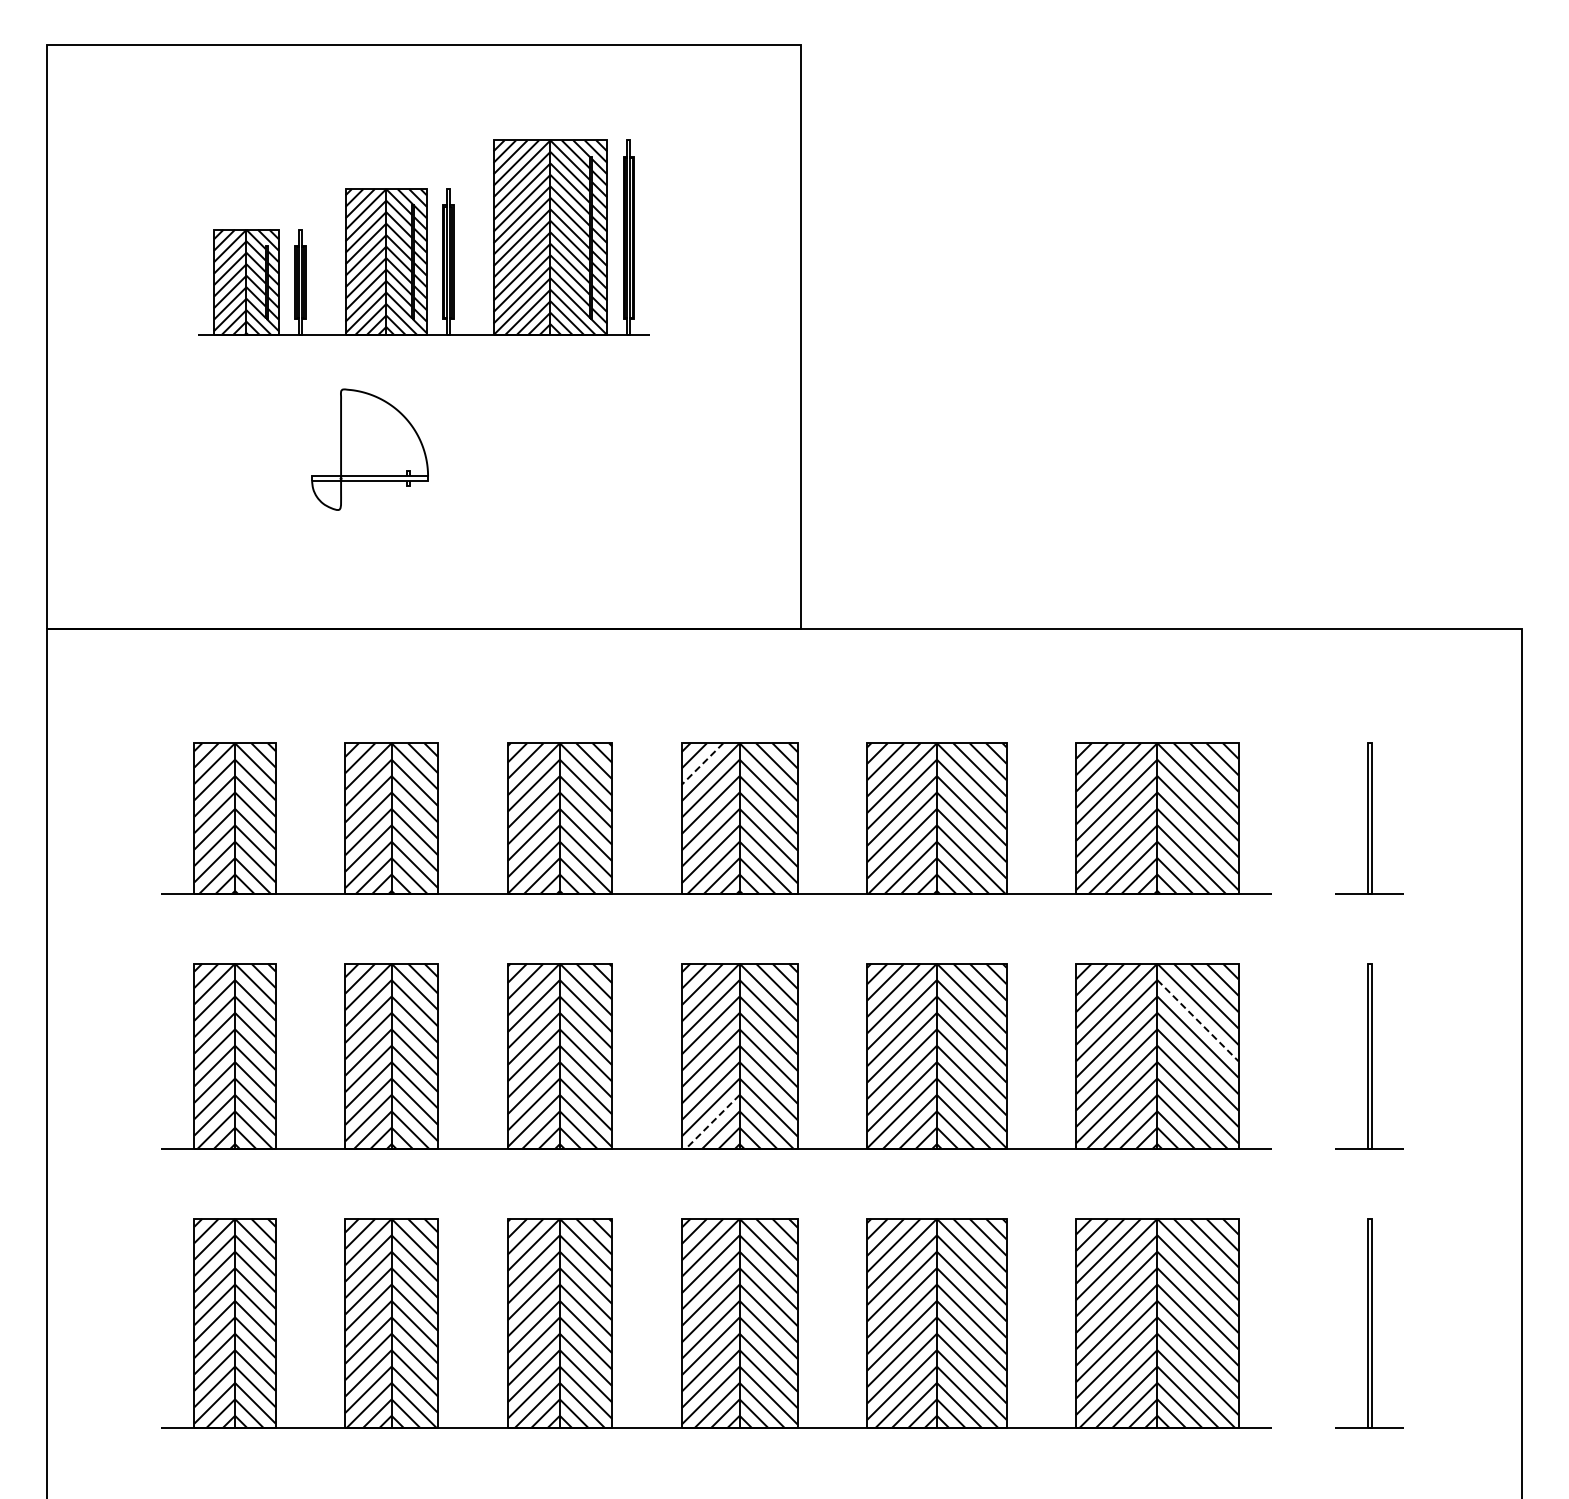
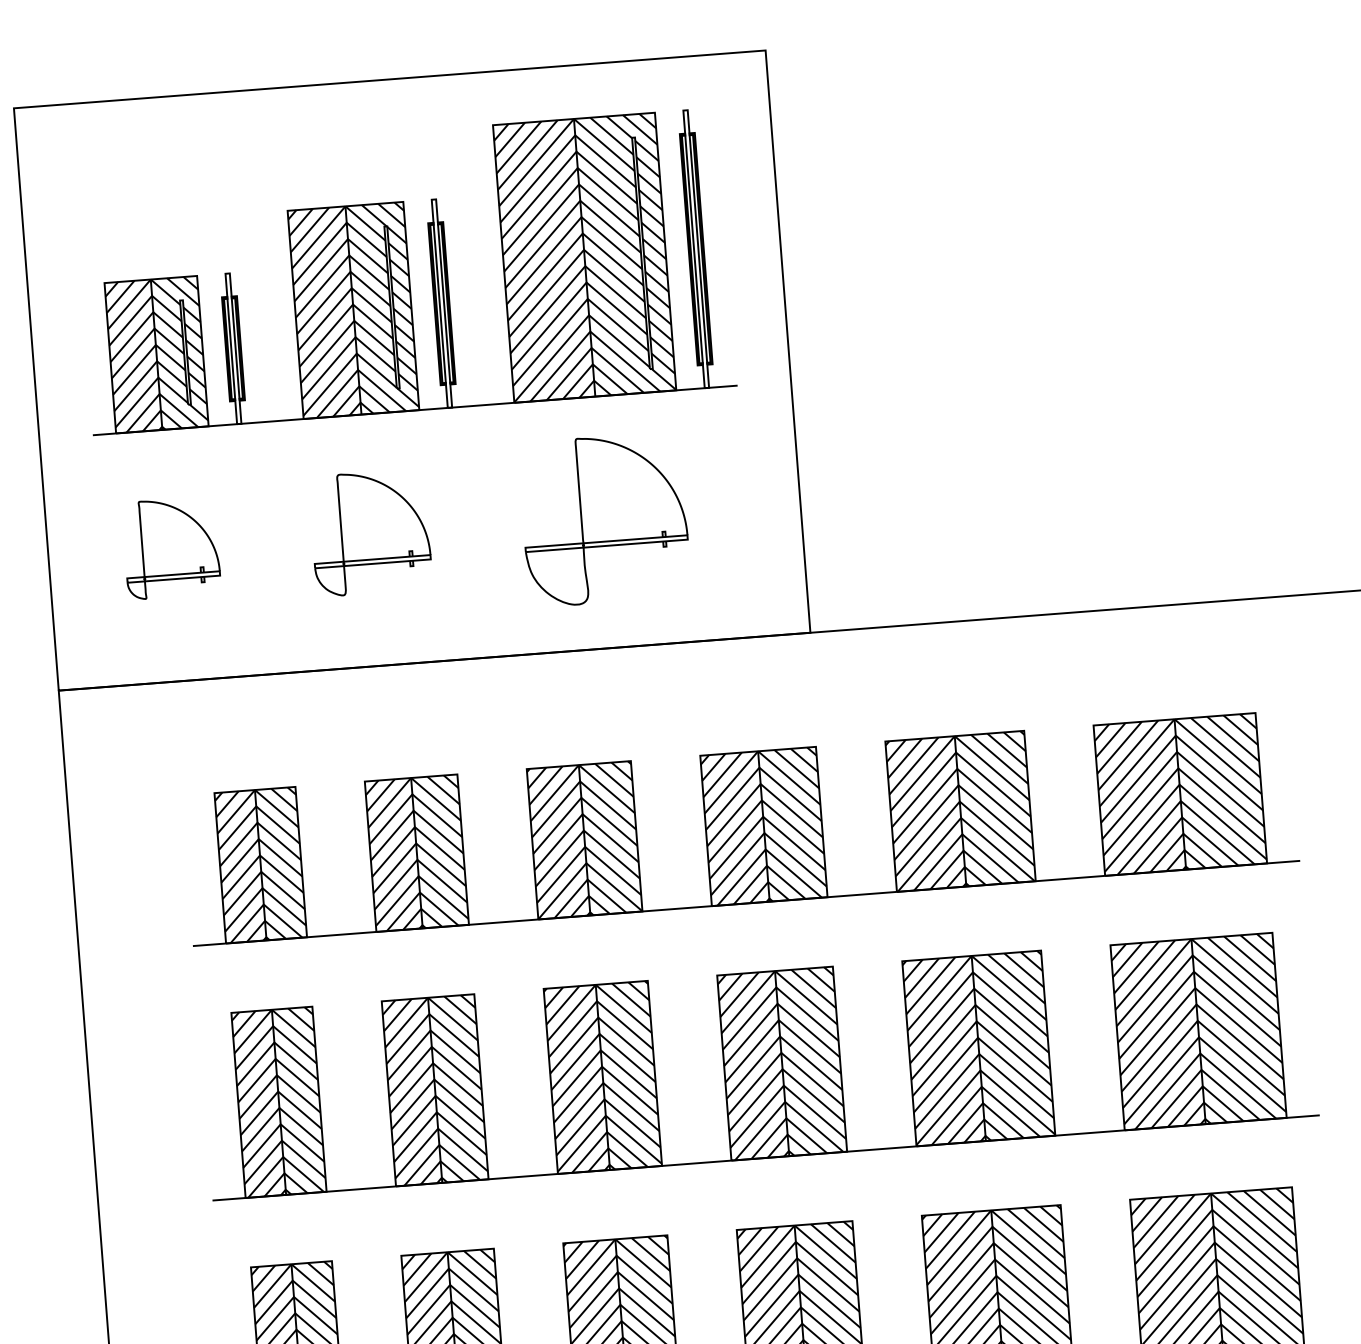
part: (423, 237) -> (404, 271), size x1.43
part: (369, 449) -> (369, 532), moved
part: (170, 495) -> (171, 547), added
part: (604, 500) -> (604, 519), added
line: (702, 764) -> (722, 775), dashed -> solid
line: (1198, 1021) -> (1236, 993), dashed -> solid
line: (712, 1122) -> (760, 1131), dashed -> solid

